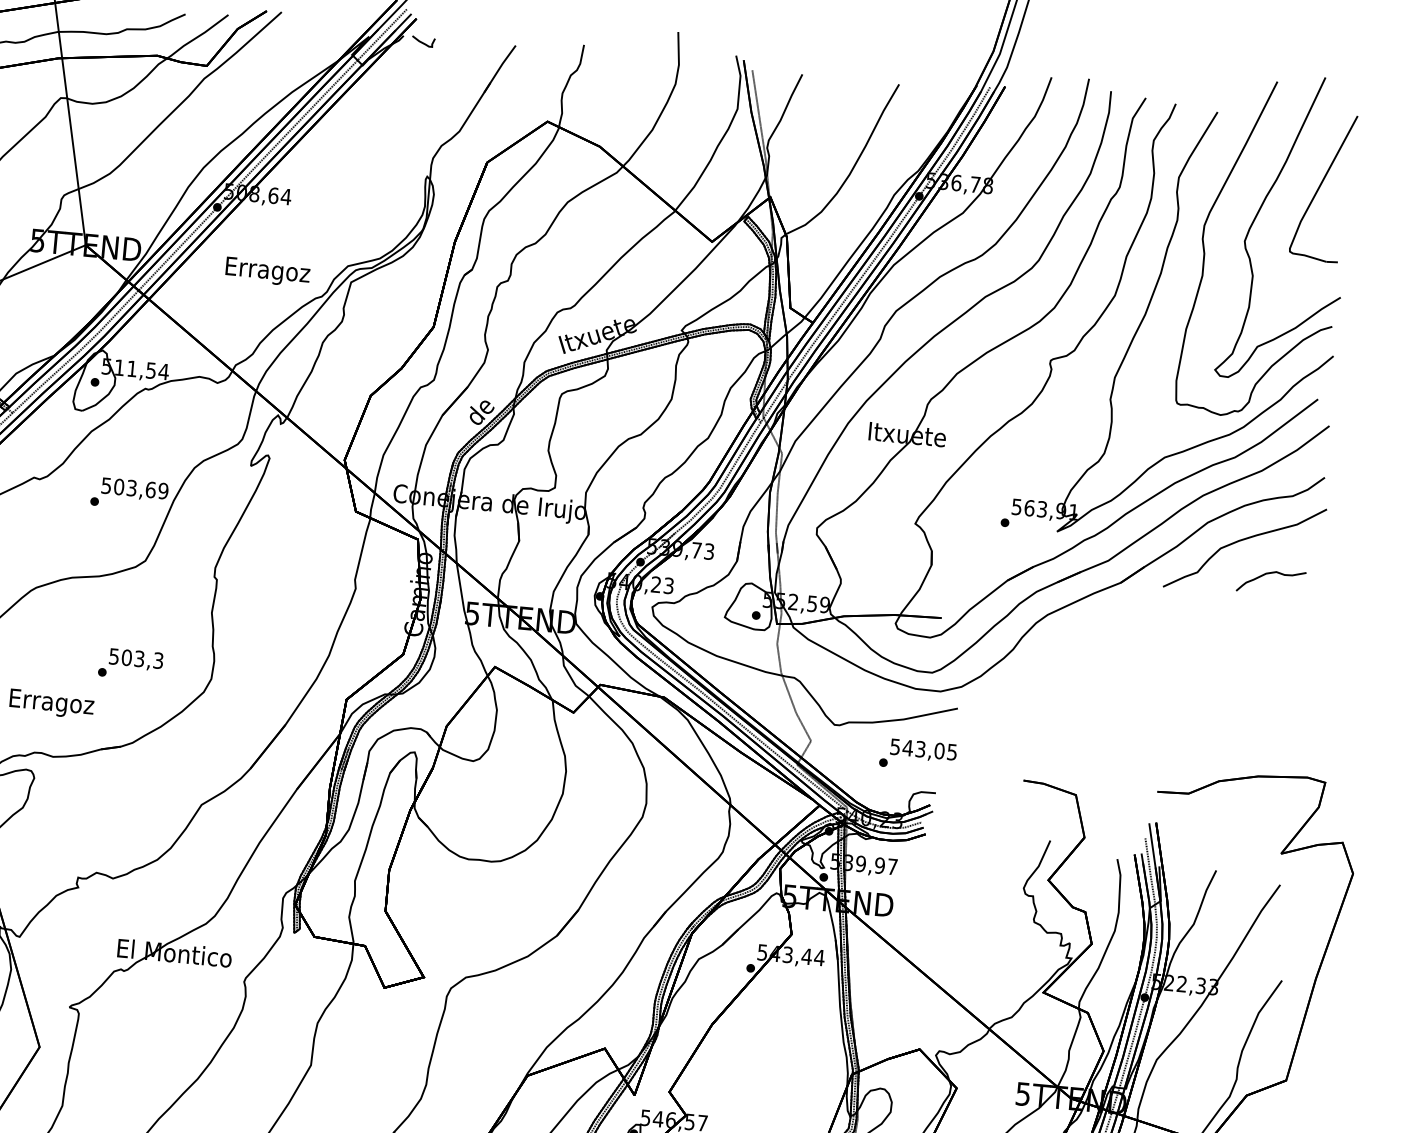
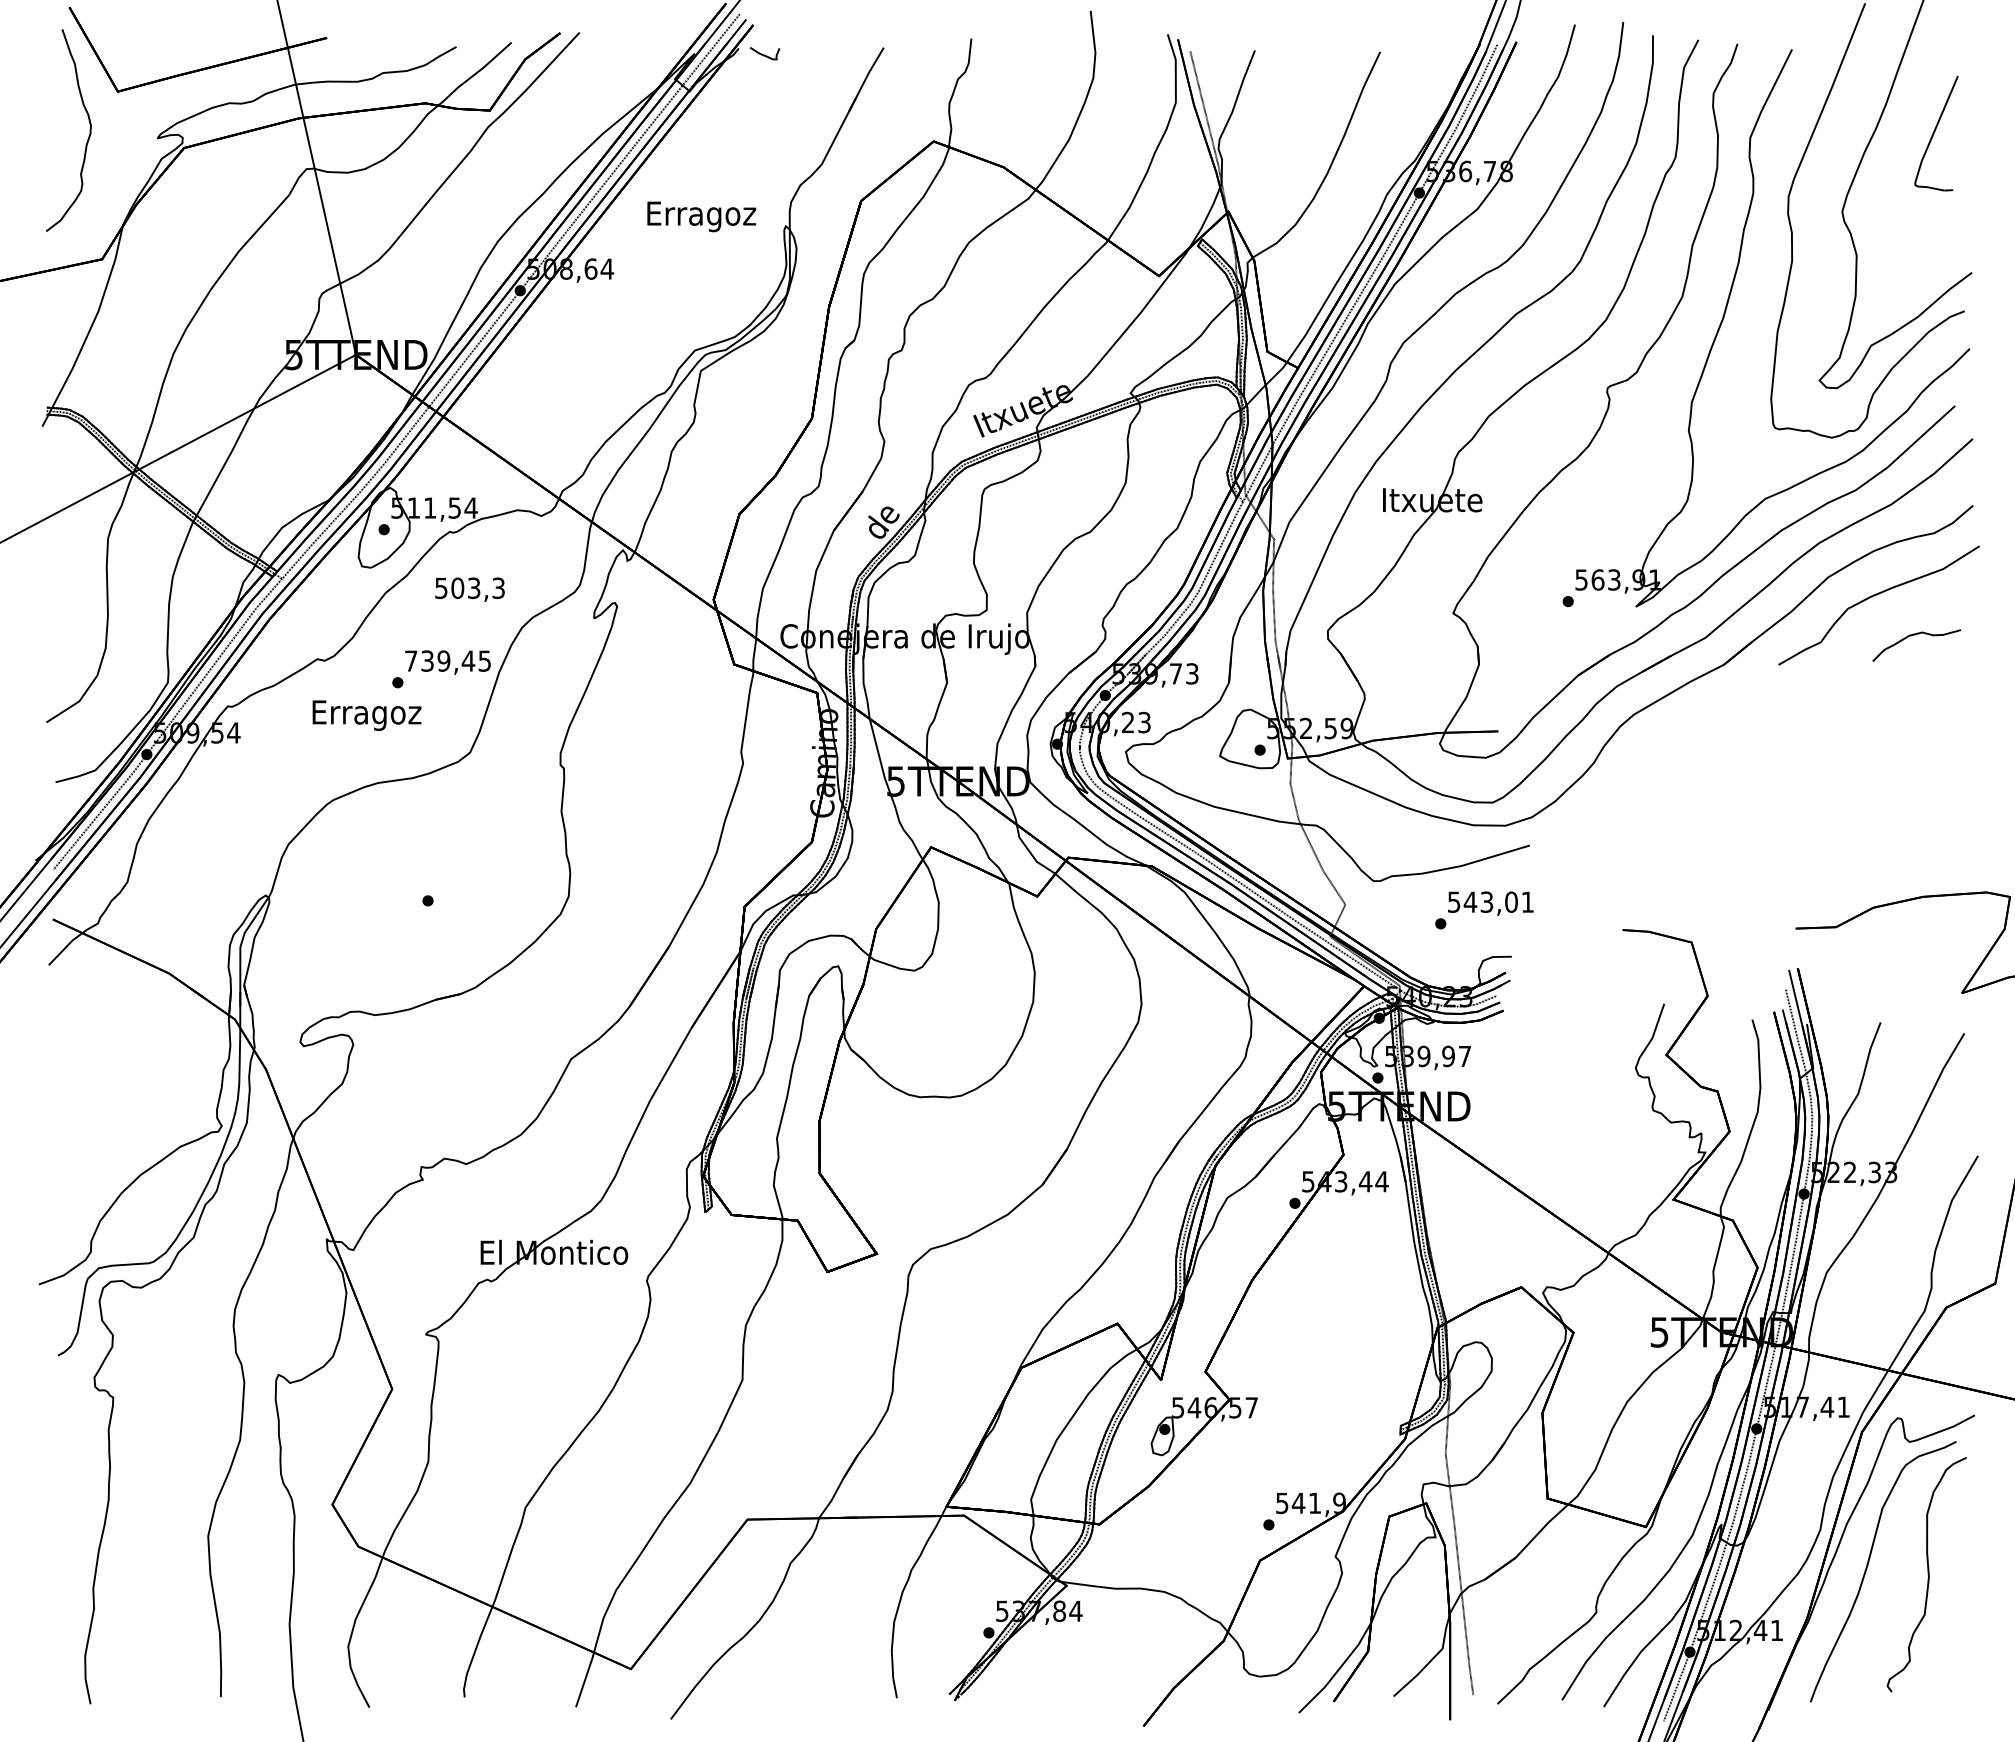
part: (1323, 187) -> (1936, 133), size x0.6
text: (267, 271) -> (701, 216), moved
text: (135, 488) -> (448, 660), 503,69 -> 739,45
text: (135, 659) -> (469, 589), moved
text: (51, 703) -> (366, 715), moved
text: (952, 751) -> (1527, 901), 543,05 -> 543,01

